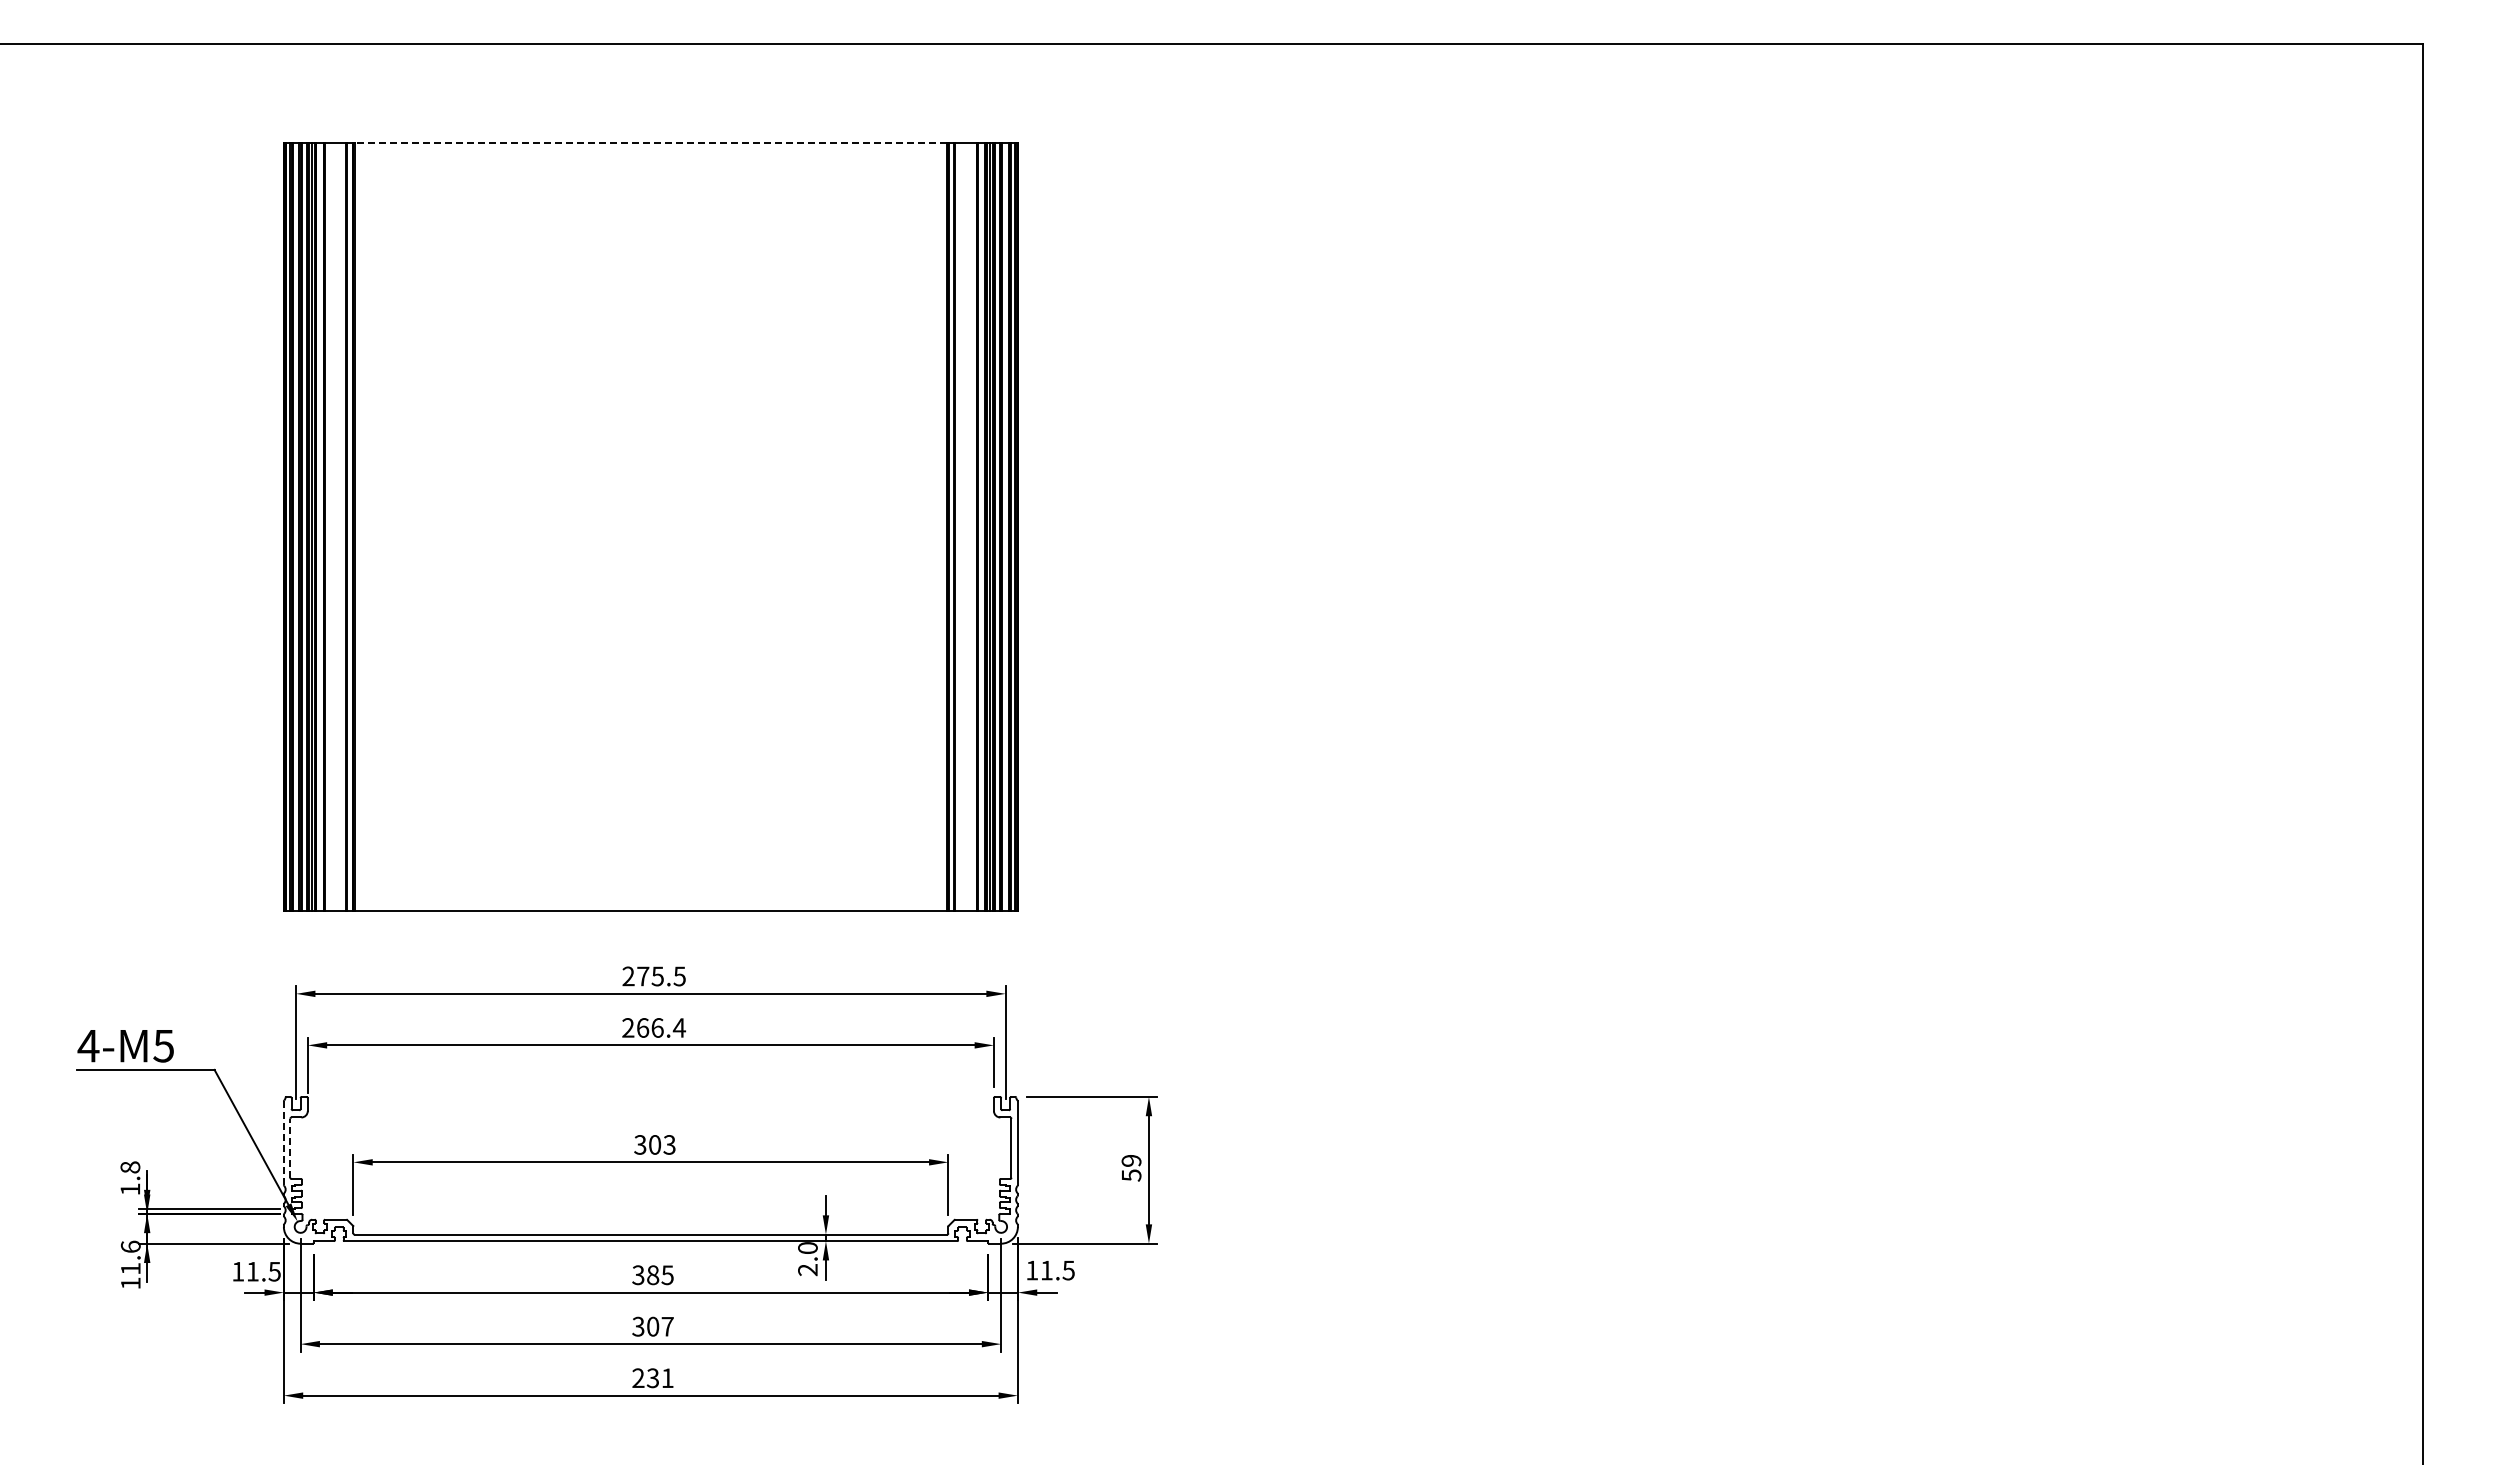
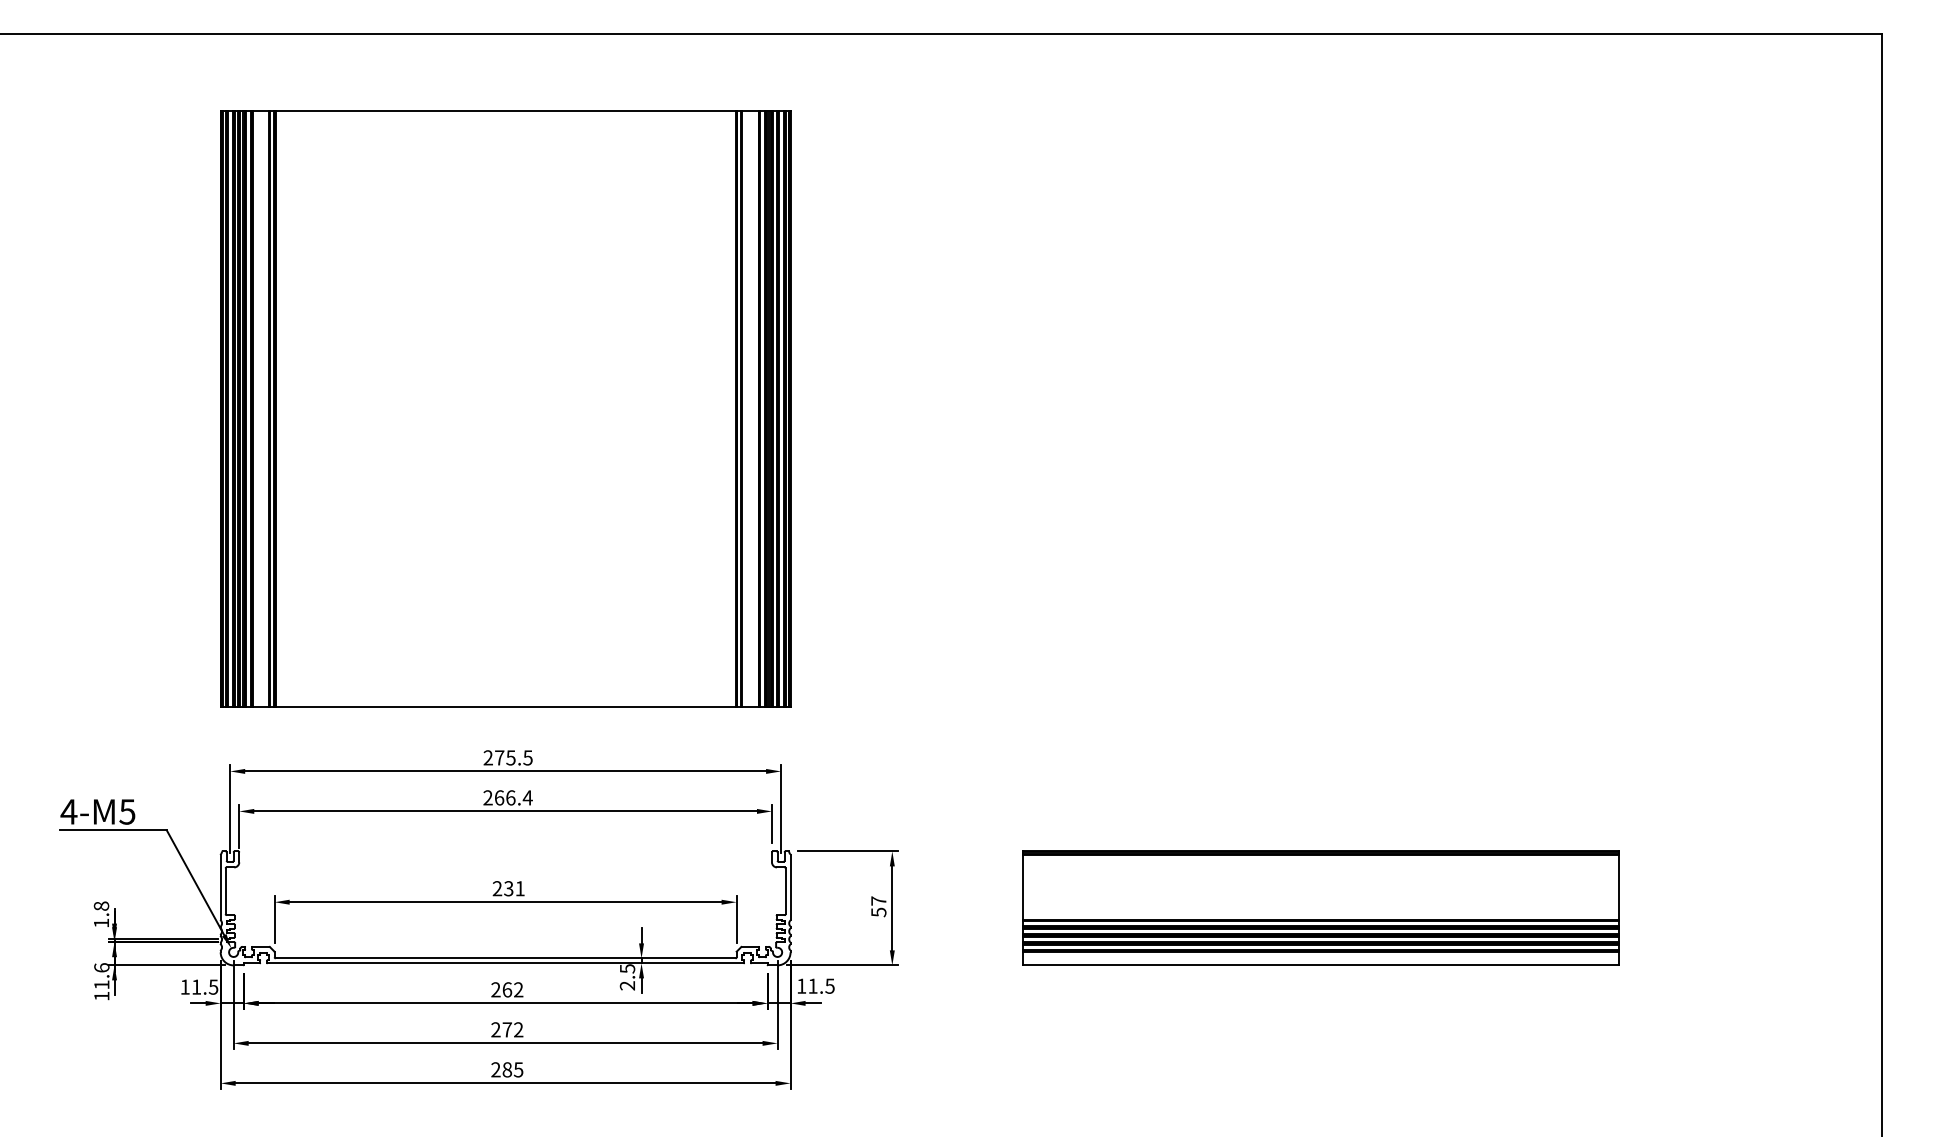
line: (650, 143) -> (505, 111), dashed -> solid
line: (283, 1143) -> (220, 887), dashed -> solid
text: (654, 1144) -> (508, 888), 303 -> 231
line: (290, 1147) -> (225, 890), dashed -> solid
text: (1131, 1160) -> (878, 900), 59 -> 57
part: (1700, 1170) -> (1320, 908), added
text: (807, 1248) -> (627, 969), 2.0 -> 2.5
text: (652, 1275) -> (506, 990), 385 -> 262
text: (652, 1326) -> (506, 1029), 307 -> 272
text: (659, 1378) -> (512, 1070), 231 -> 285

